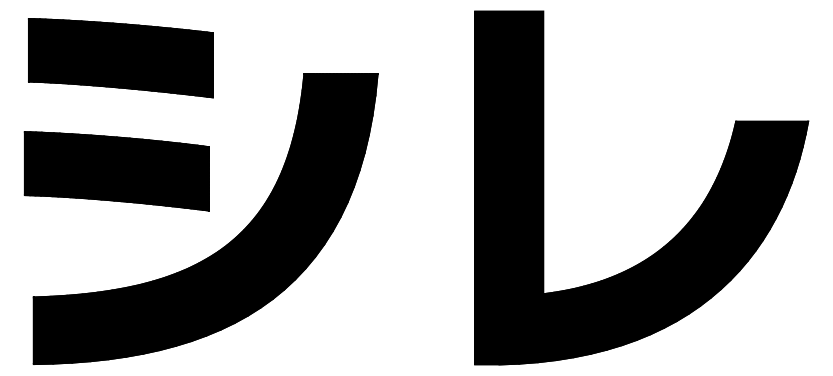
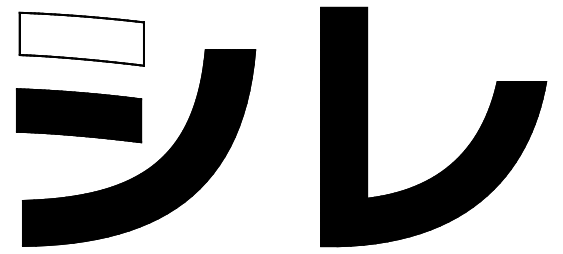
fill: (120, 57) -> (81, 38), removed

